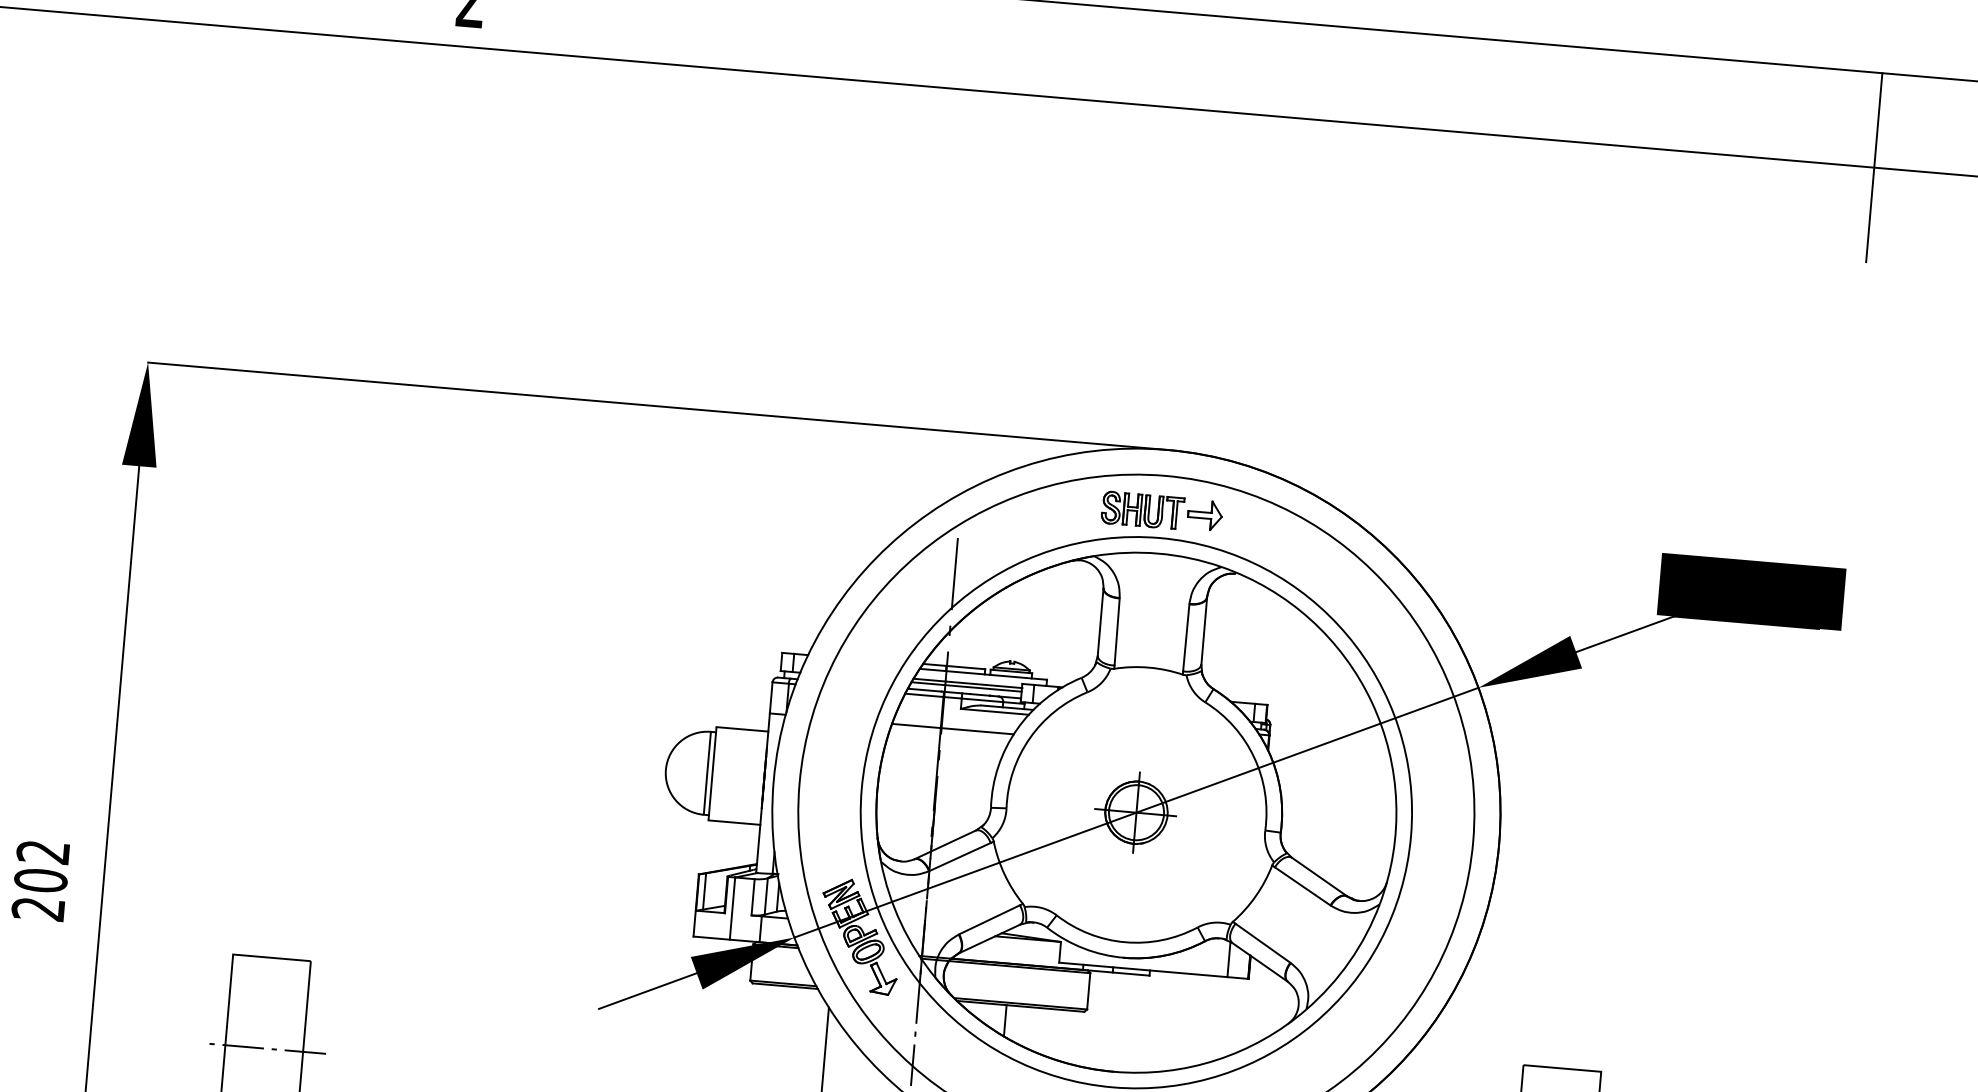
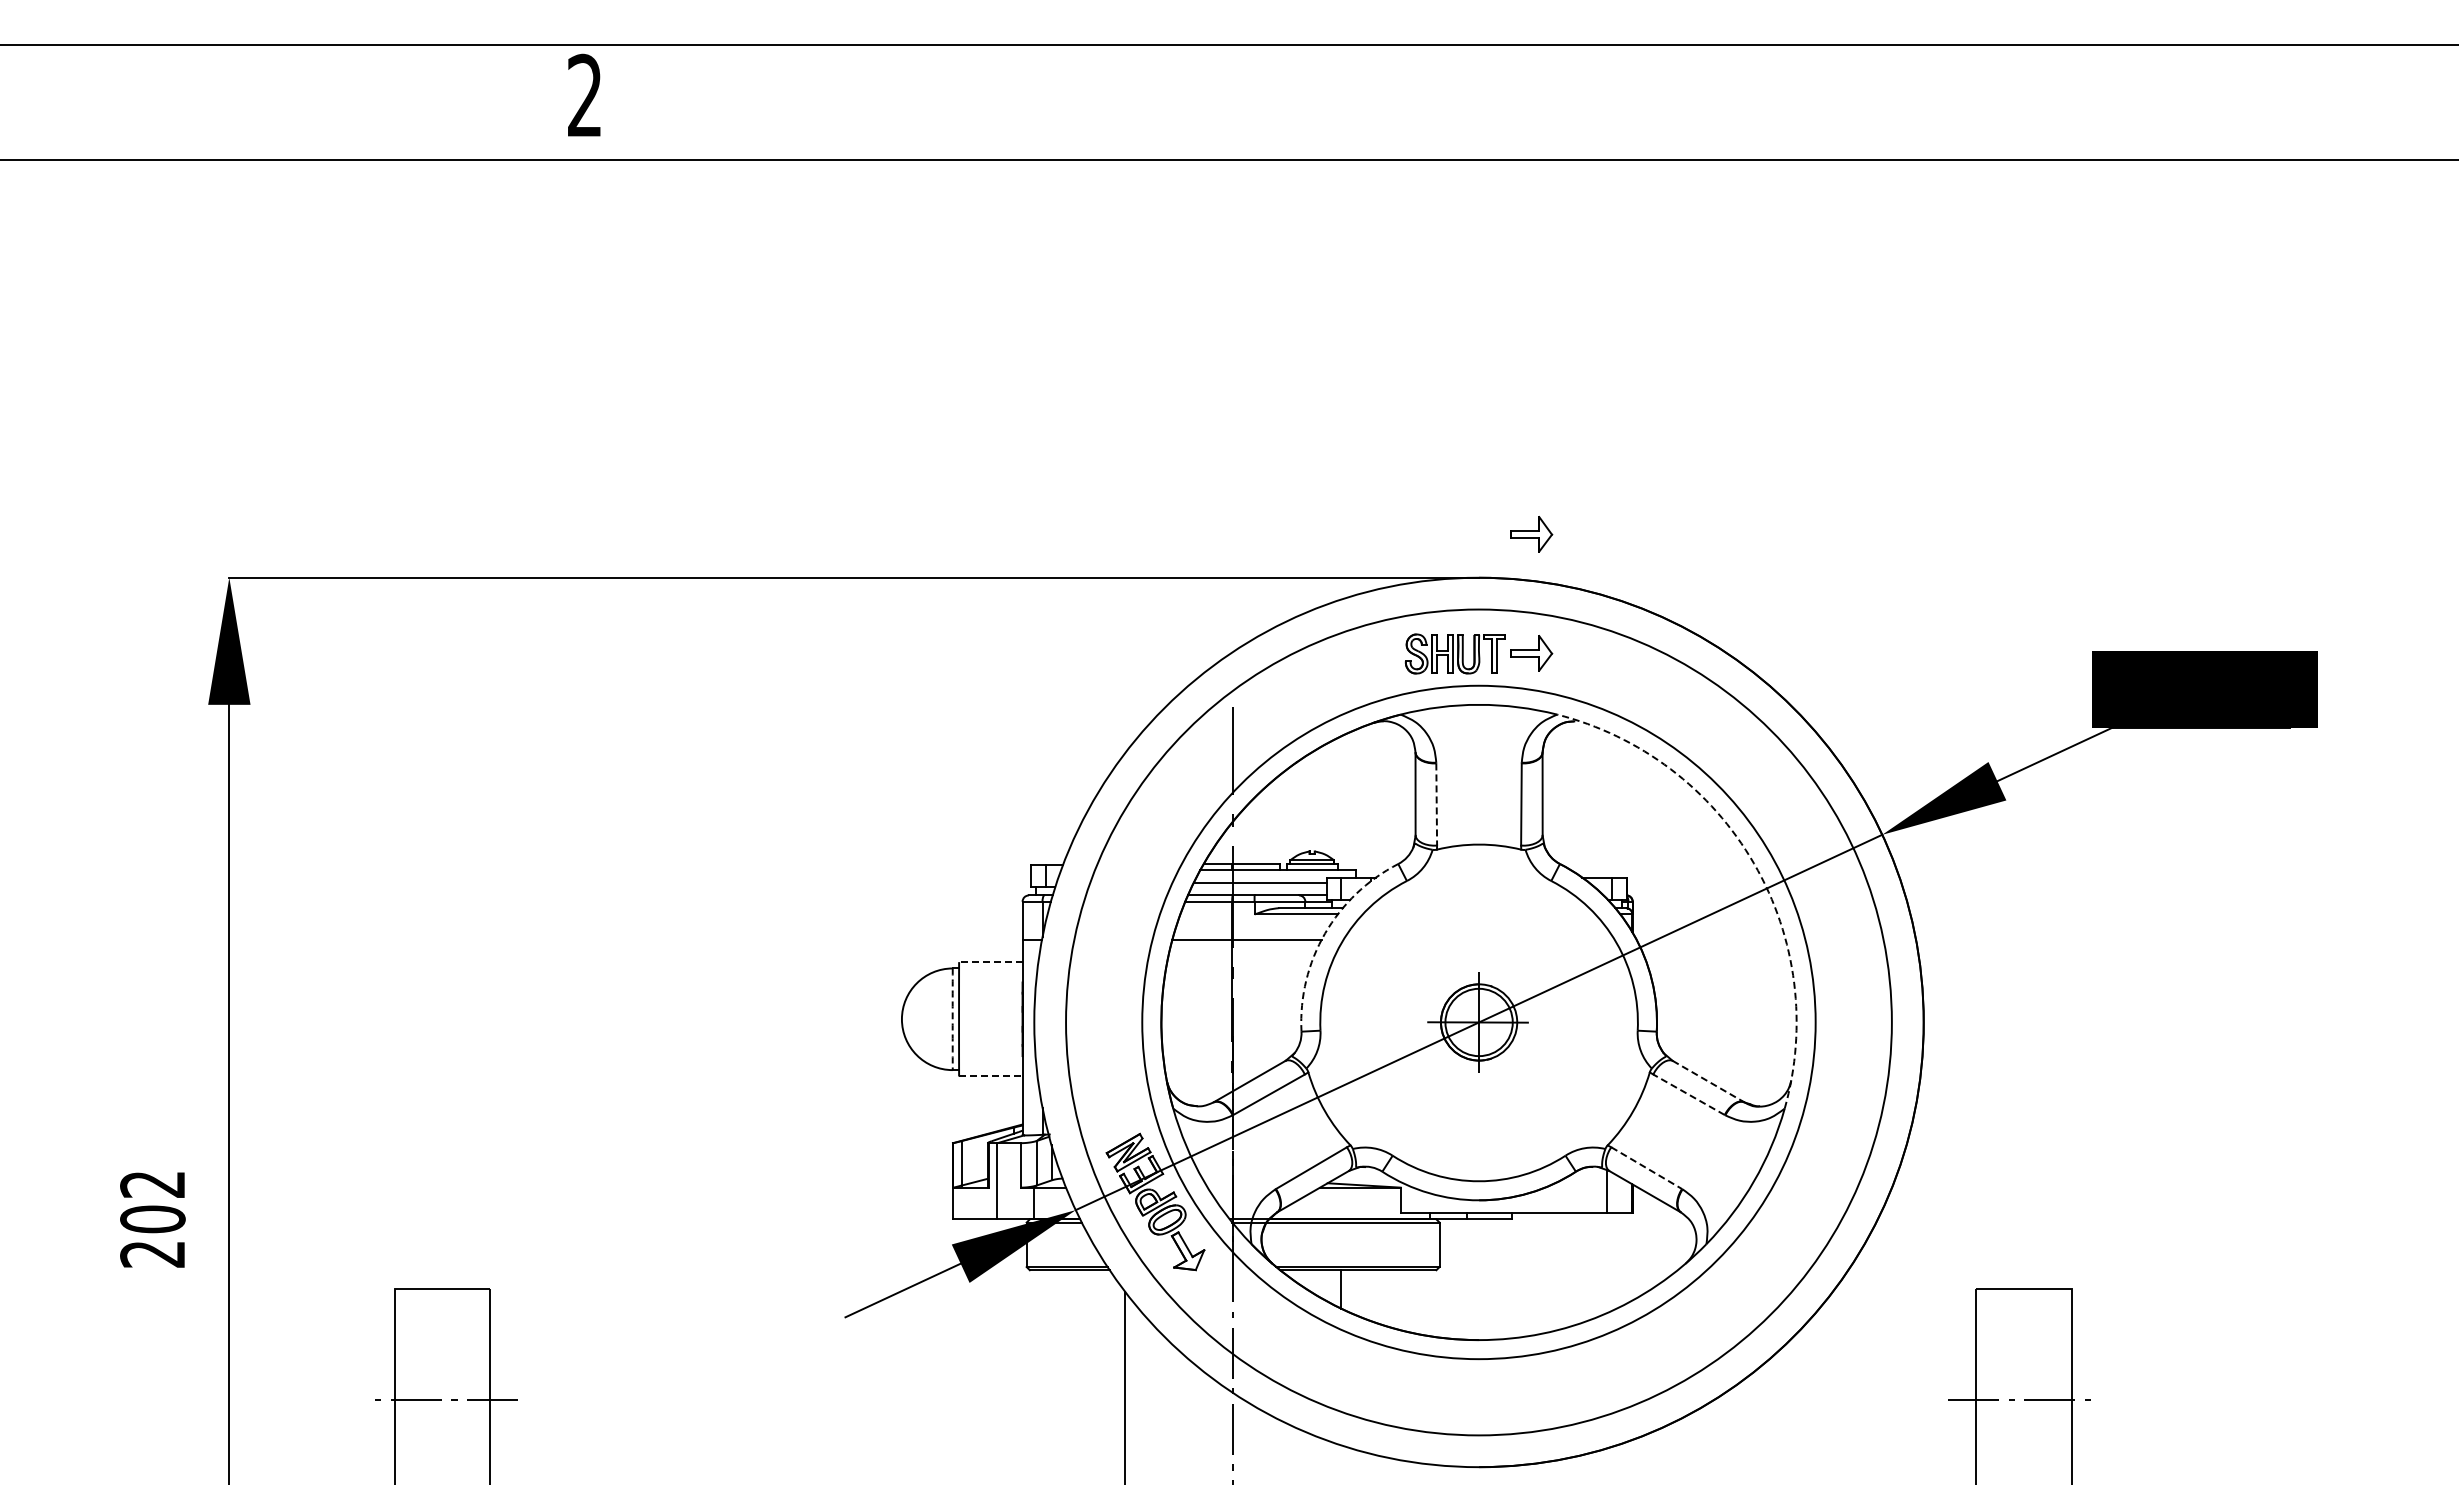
line: (1874, 167) -> (2309, 160), removed
part: (1213, 418) -> (1531, 534), added
line: (1116, 632) -> (1436, 805), solid -> dashed
line: (965, 687) -> (1258, 887), removed
arc: (1372, 702) -> (1754, 863), solid -> dashed
line: (742, 729) -> (990, 962), solid -> dashed
arc: (1017, 729) -> (1325, 933), solid -> dashed
arc: (707, 773) -> (952, 1019), solid -> dashed
line: (734, 822) -> (990, 1076), solid -> dashed
line: (1319, 876) -> (1708, 1081), solid -> dashed
line: (1302, 886) -> (1688, 1094), solid -> dashed
line: (1263, 943) -> (1647, 1168), solid -> dashed

